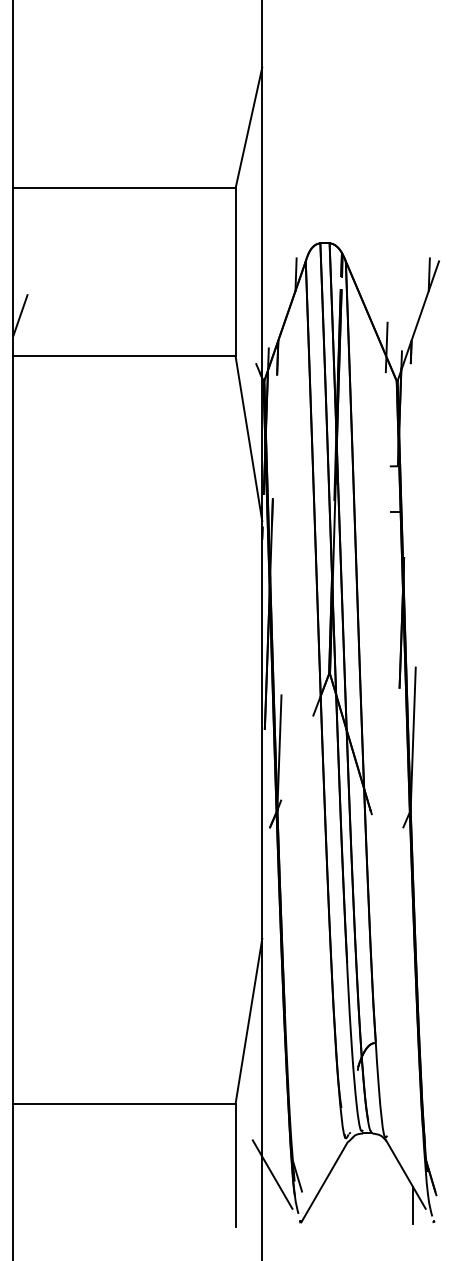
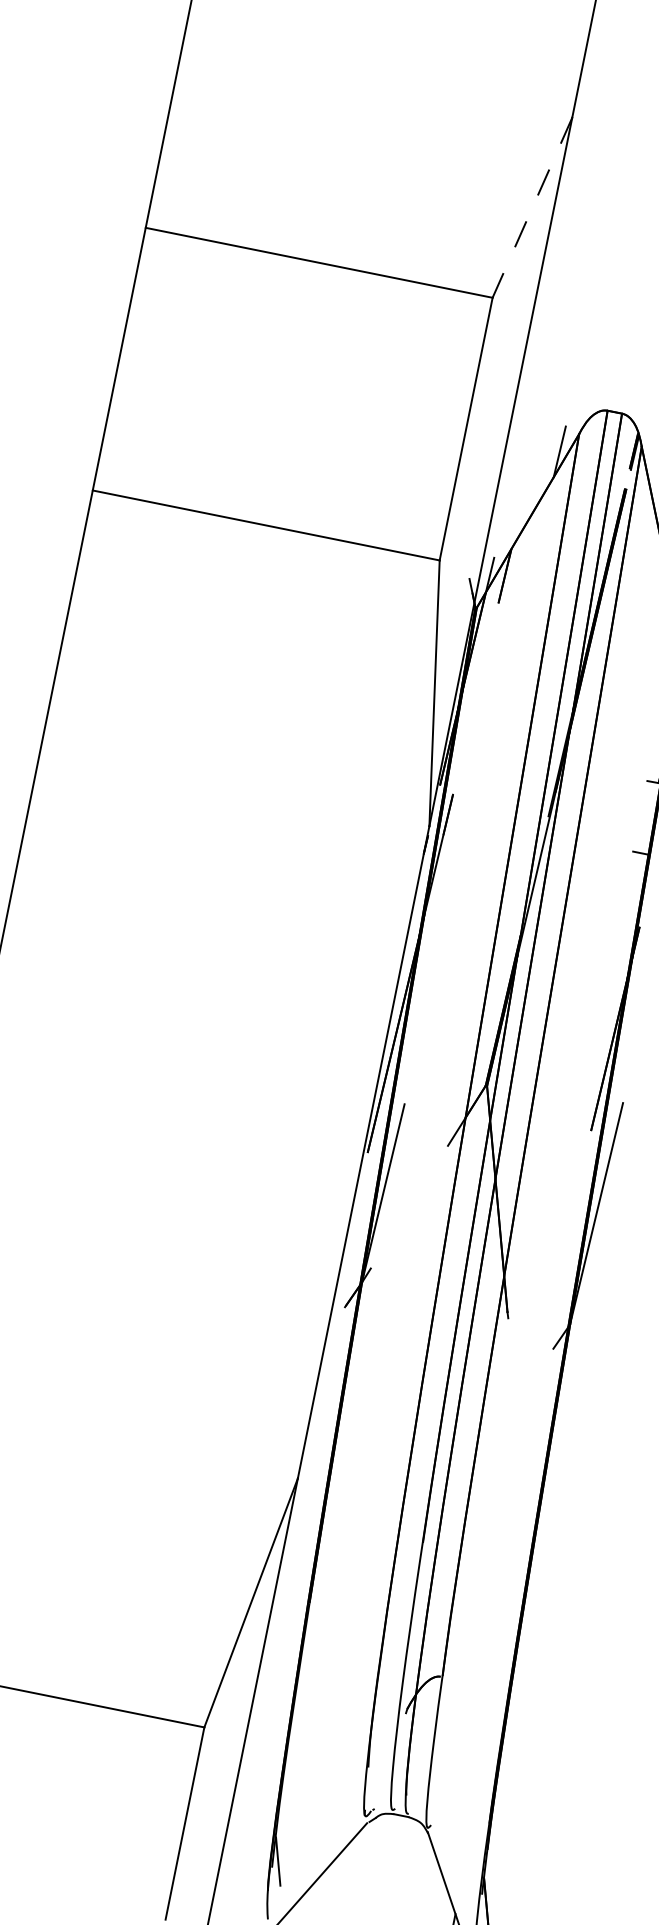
line: (248, 127) -> (531, 206), solid -> dashed
line: (20, 315) -> (116, 428), removed
line: (272, 1174) -> (239, 1849), removed

